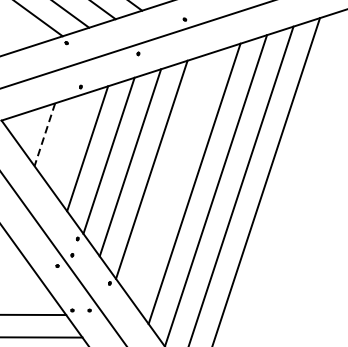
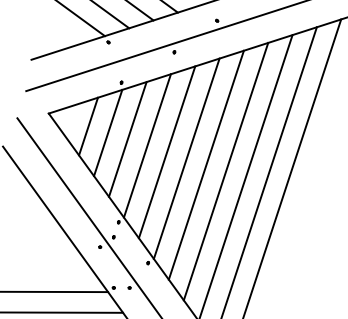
line: (44, 135) -> (88, 127), dashed -> solid
line: (66, 141) -> (108, 132), added
line: (172, 176) -> (205, 164), added

